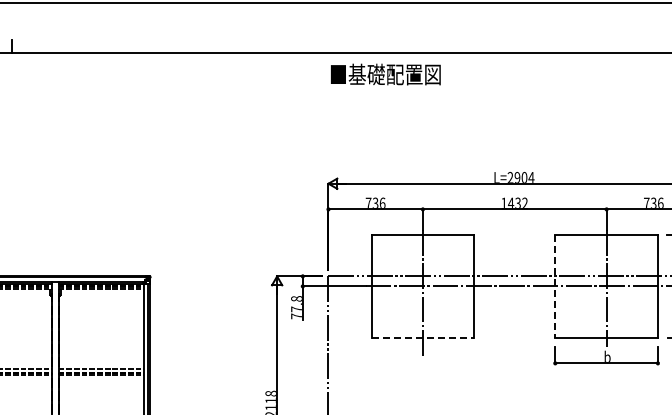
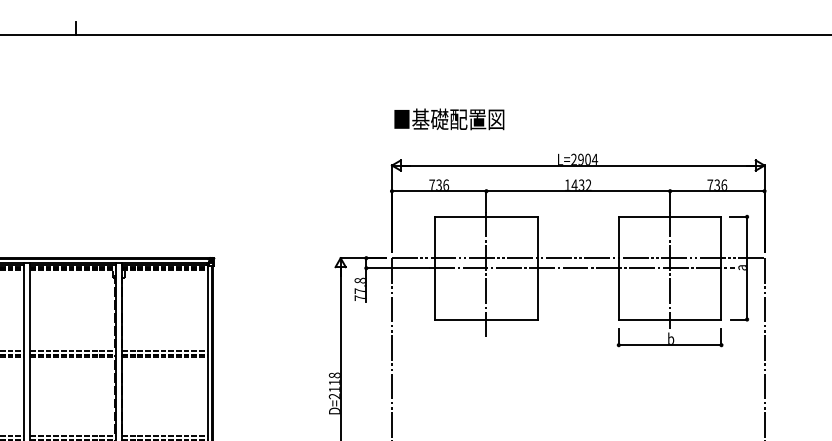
text: (385, 74) -> (449, 119), moved
line: (554, 286) -> (618, 268), dashed -> solid
line: (422, 337) -> (486, 319), dashed -> solid

